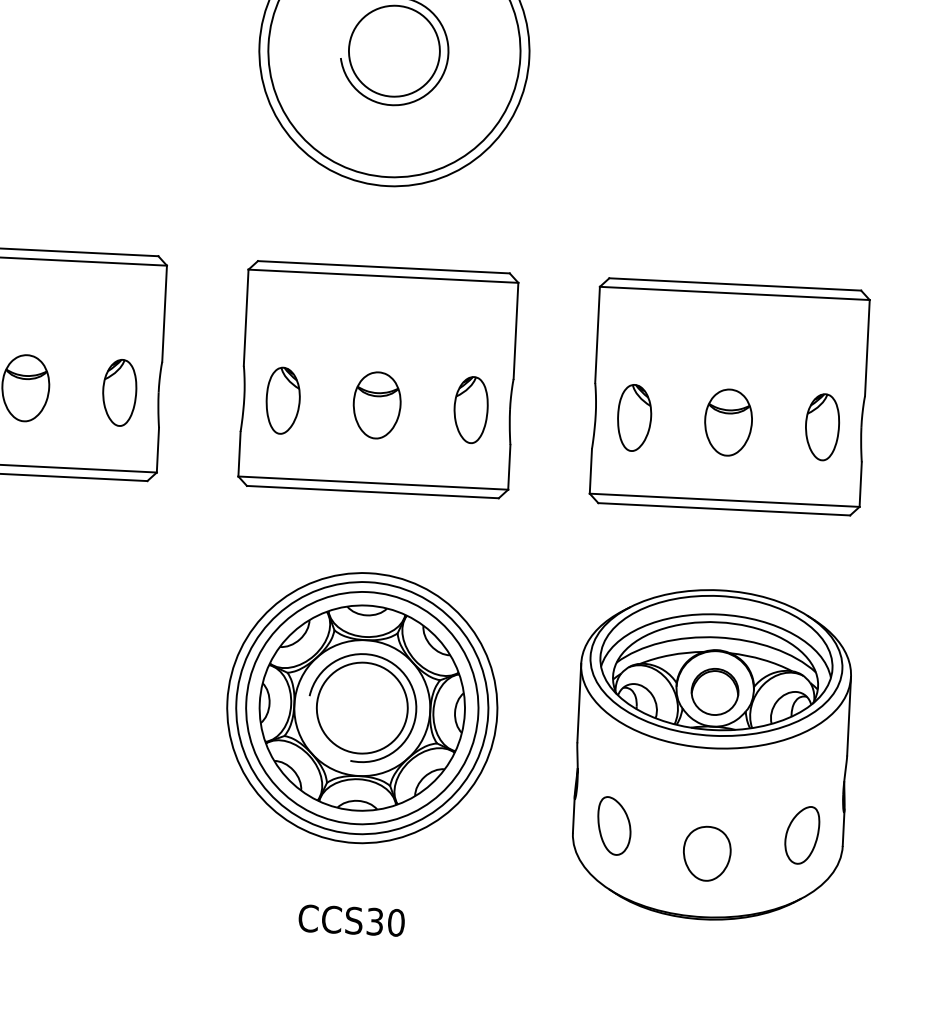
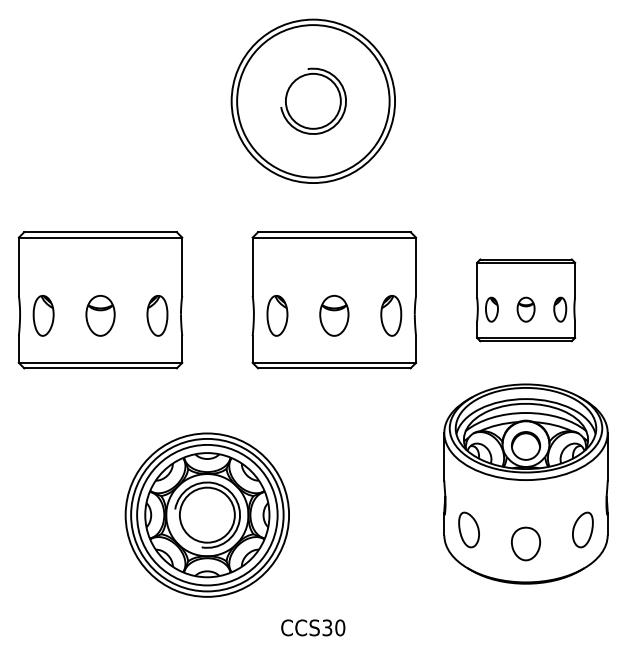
part: (378, 380) -> (334, 300), moved
part: (728, 397) -> (525, 300), size x0.6
part: (360, 706) -> (206, 514), moved
part: (711, 753) -> (525, 483), moved

